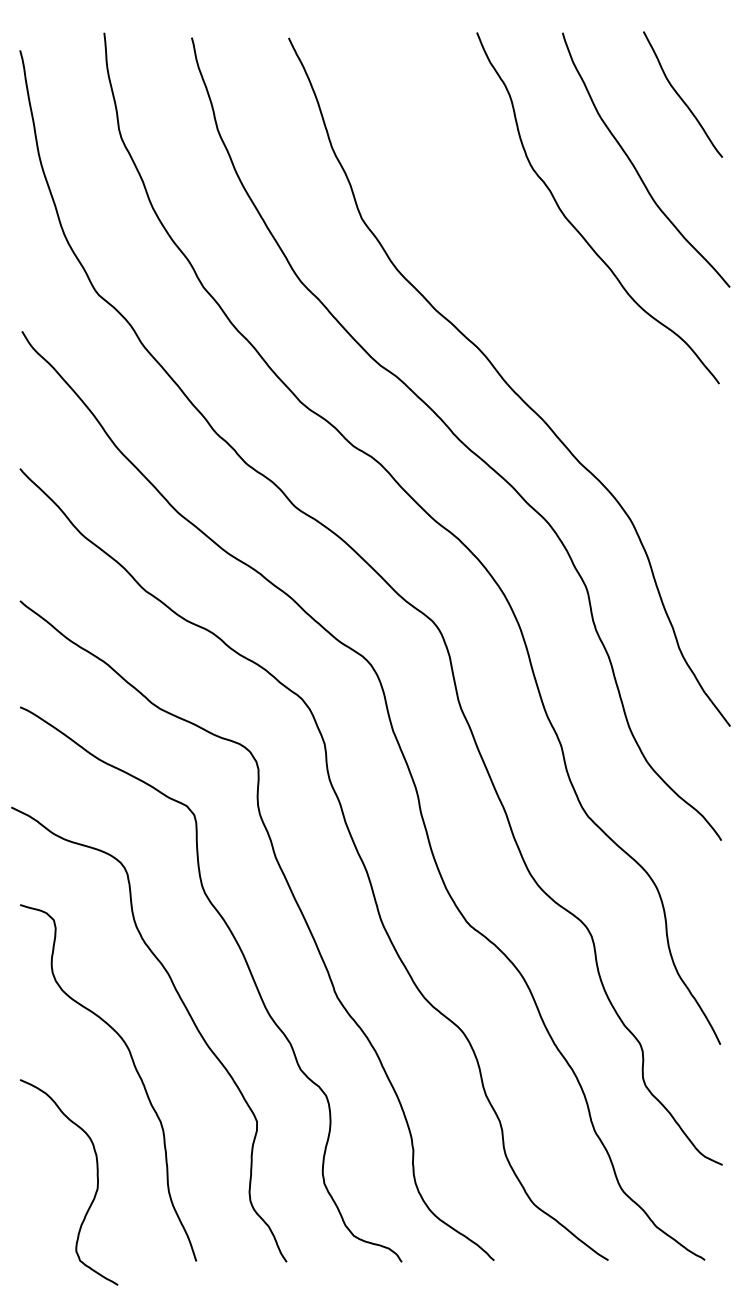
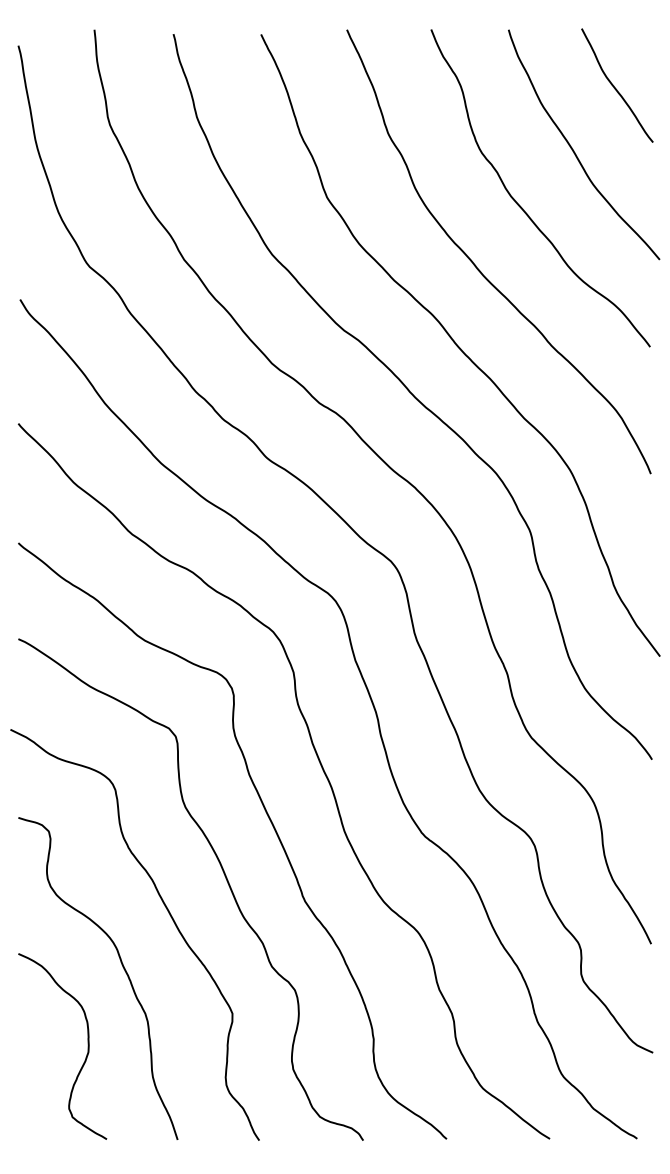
curve: (527, 293) -> (476, 265), added
curve: (96, 1182) -> (87, 1046), moved

